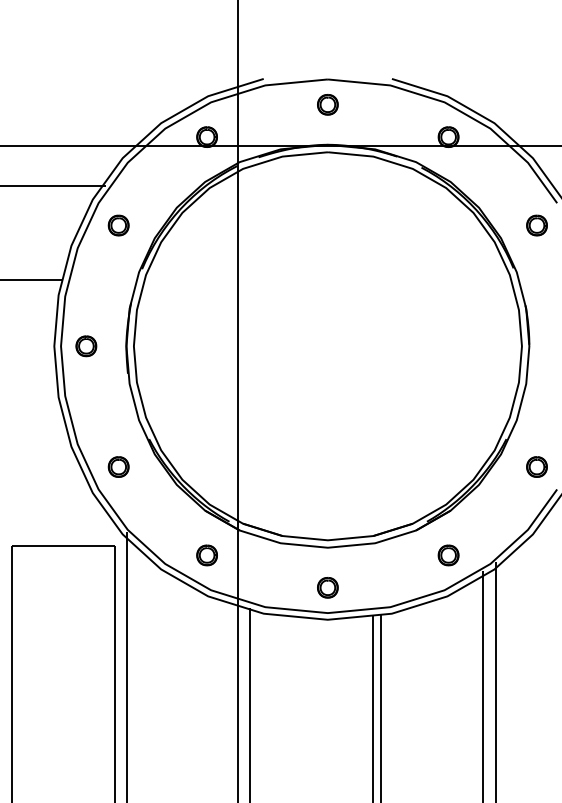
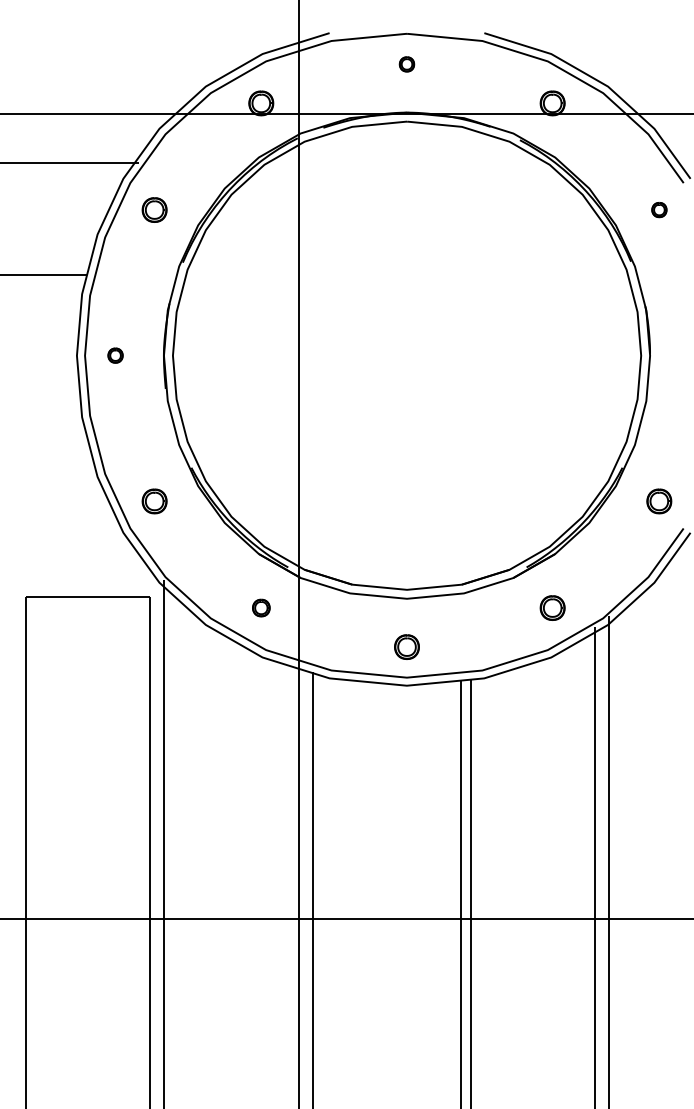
part: (327, 104) -> (406, 64), size x0.6
part: (537, 225) -> (659, 209), size x0.6
part: (86, 346) -> (115, 355), size x0.6
part: (207, 554) -> (261, 607), size x0.7

